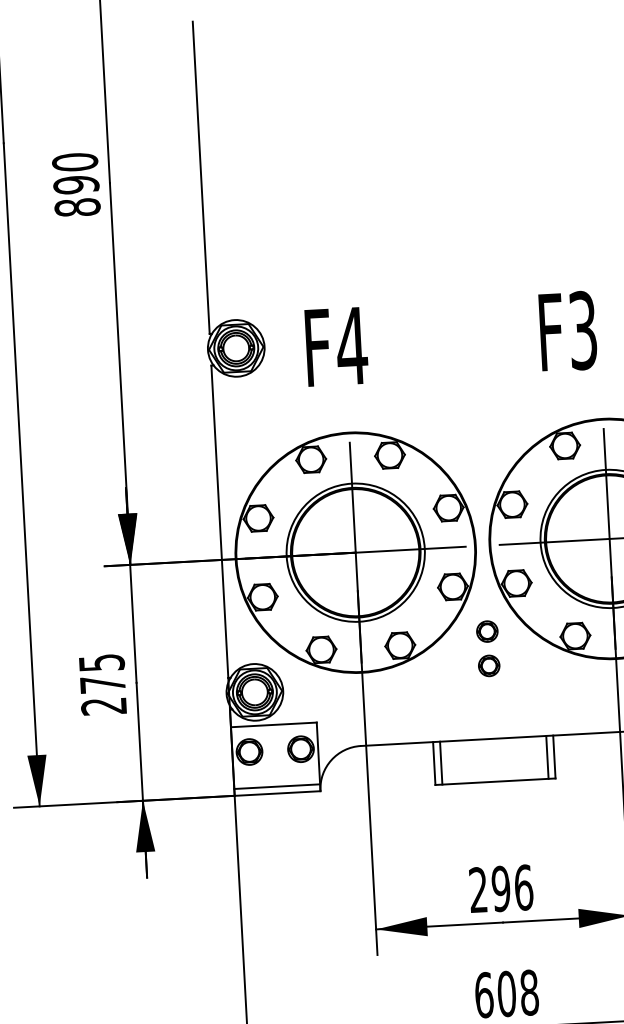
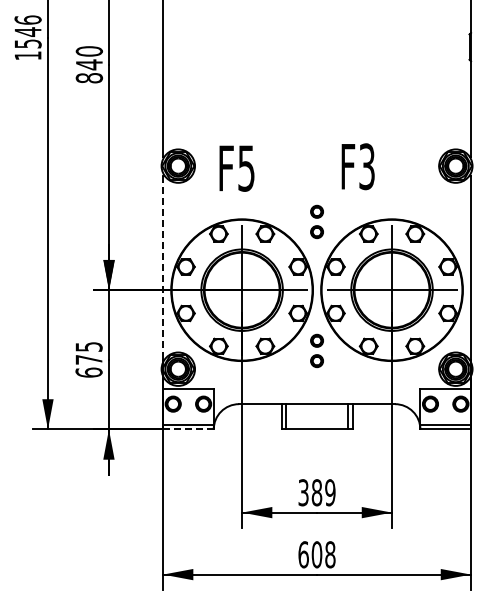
text: (76, 184) -> (89, 64), 890 -> 840
text: (566, 331) -> (357, 166), moved
text: (351, 346) -> (246, 168), F4 -> F5
part: (475, 429) -> (316, 221), added
line: (220, 523) -> (163, 268), solid -> dashed
text: (103, 706) -> (88, 372), 275 -> 675
line: (276, 793) -> (187, 429), solid -> dashed
text: (500, 888) -> (316, 492), 296 -> 389

